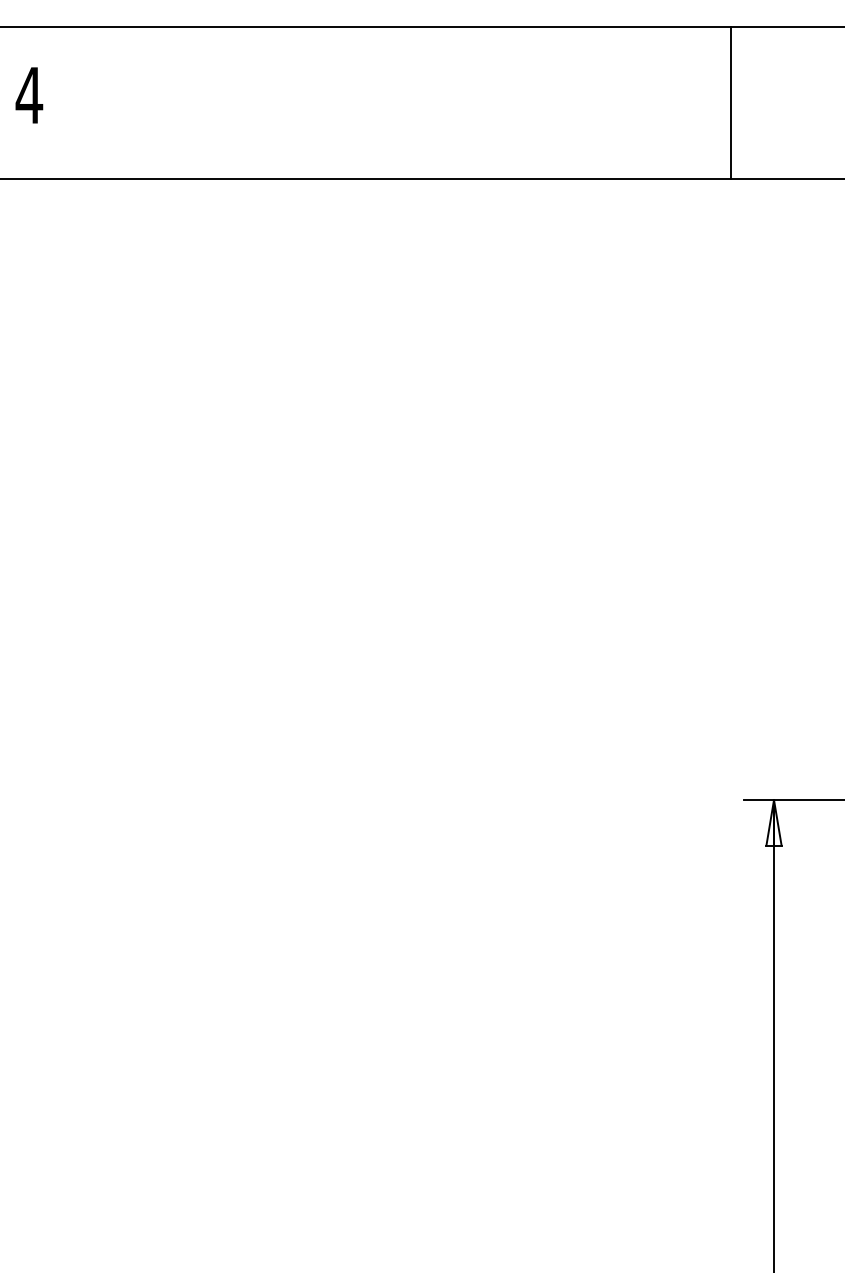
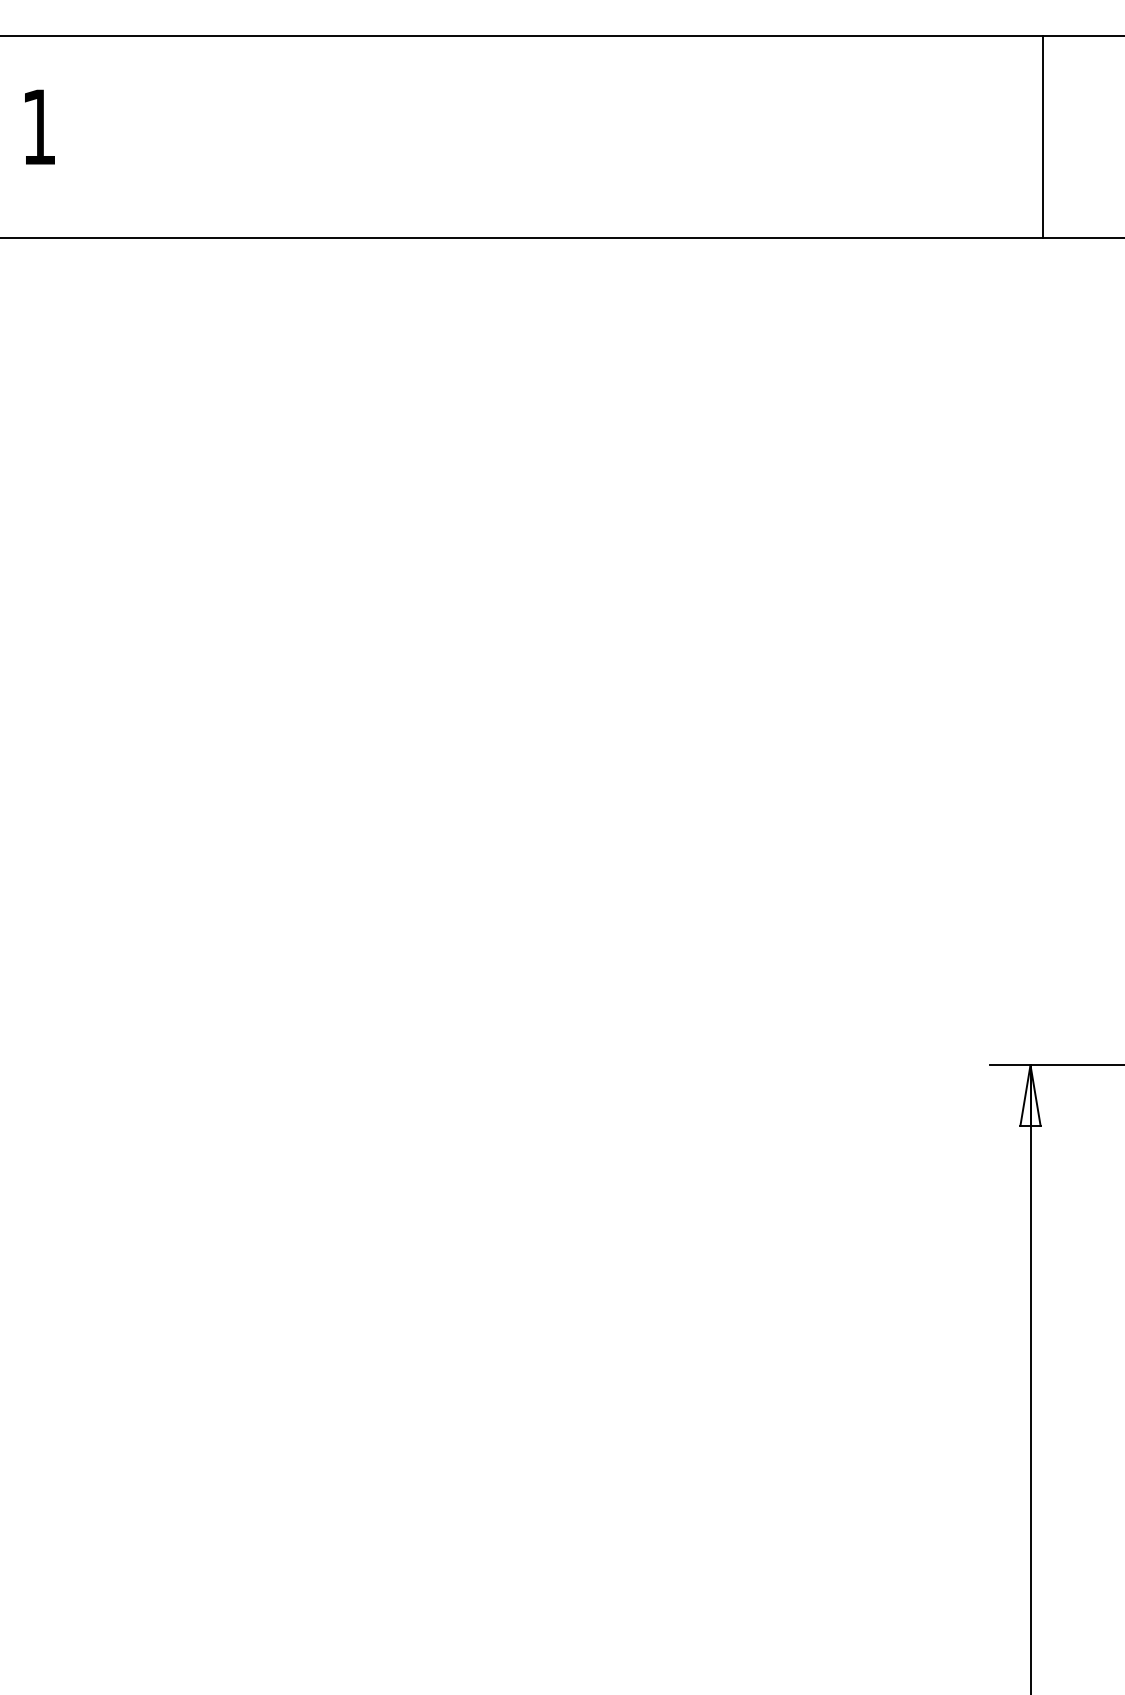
text: (29, 95) -> (39, 127), 4 -> 1
line: (731, 102) -> (1043, 136), moved

